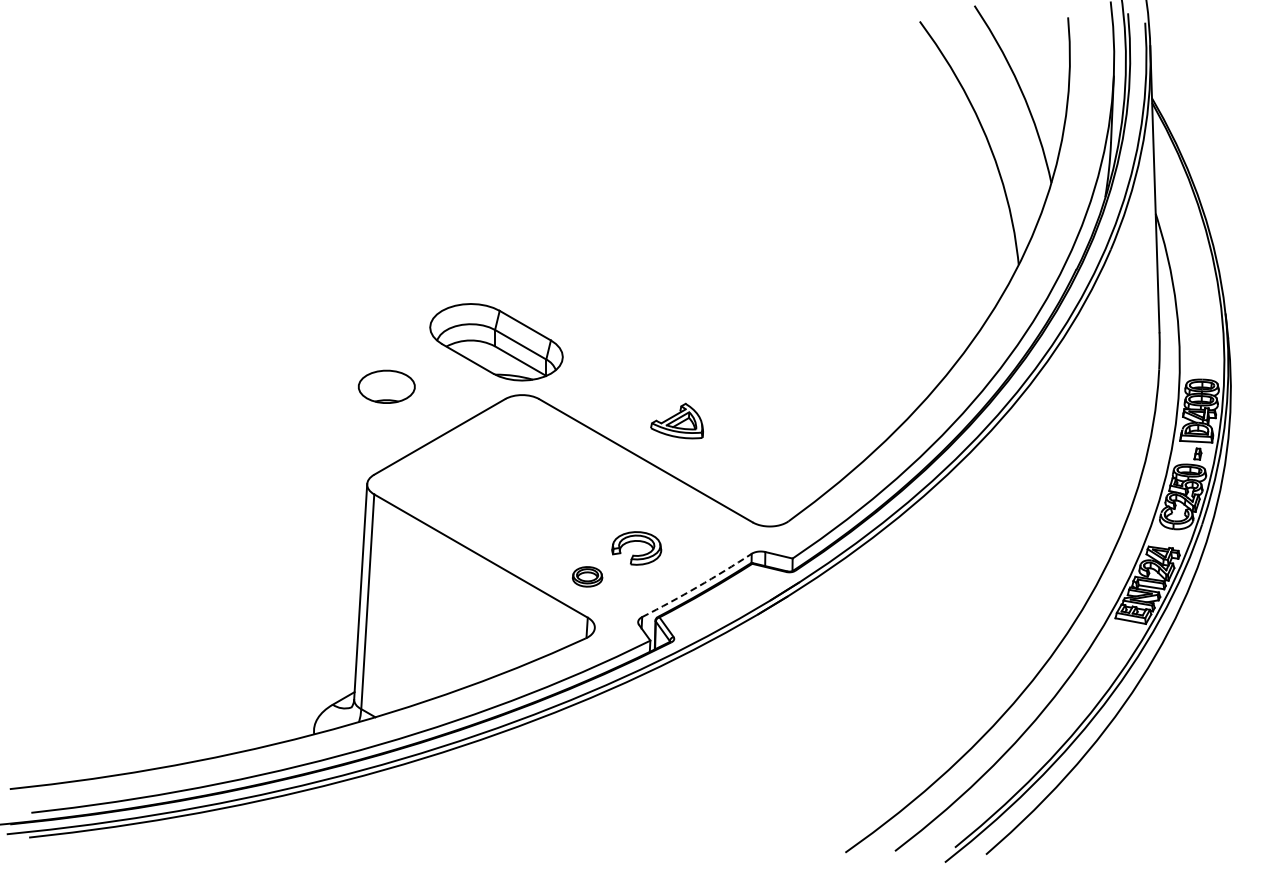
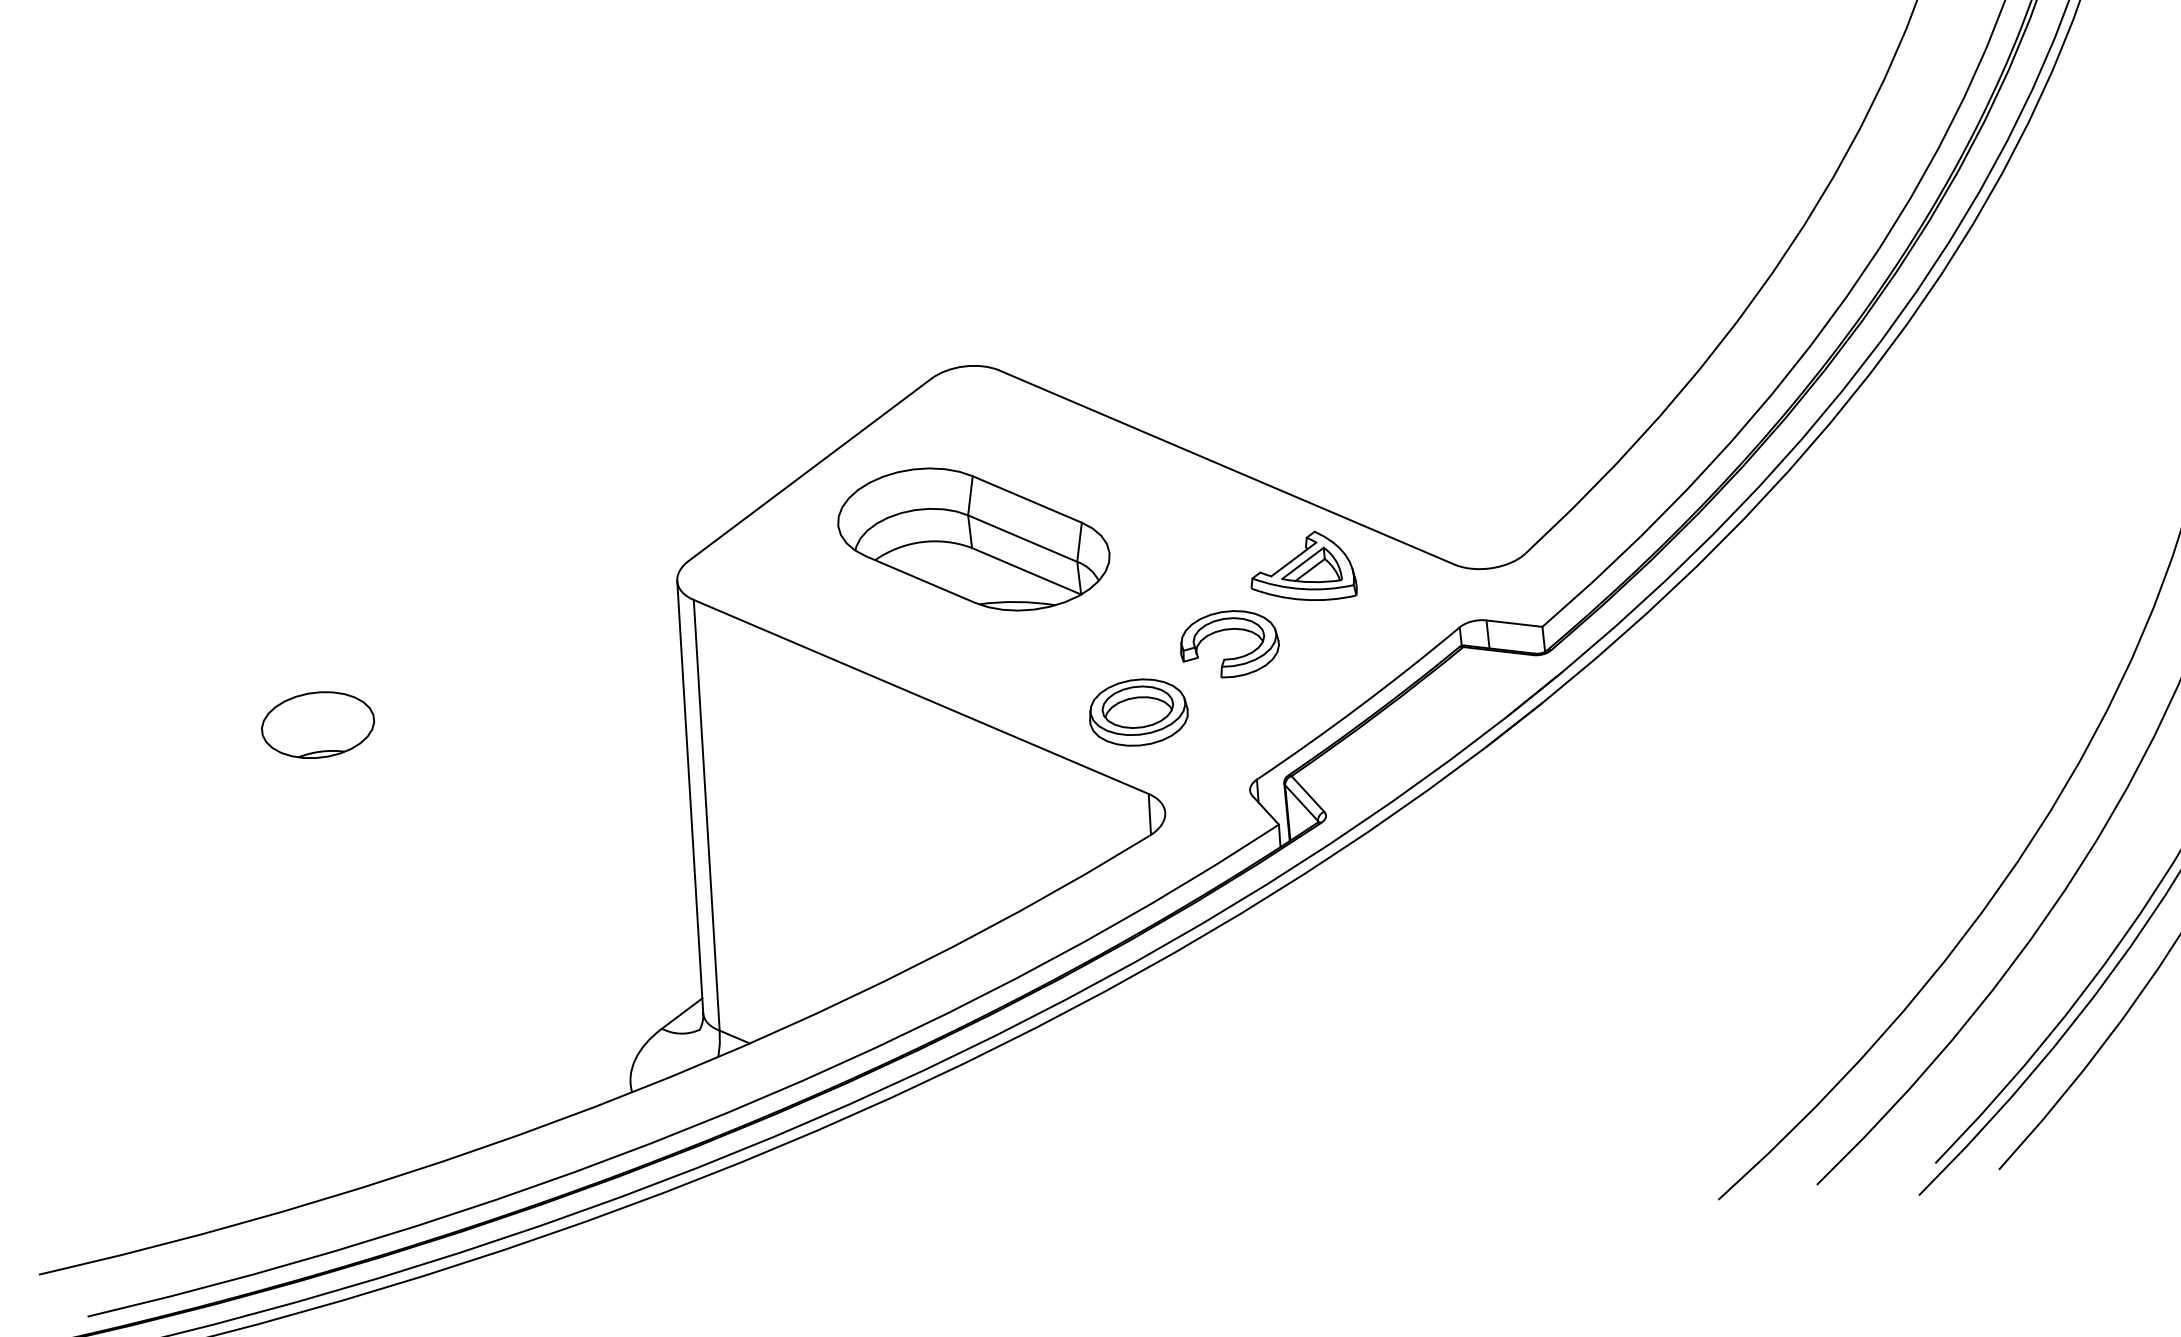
part: (496, 342) -> (973, 539), moved
part: (386, 386) -> (317, 724), moved
part: (676, 420) -> (1300, 567), moved
part: (587, 576) -> (1138, 712), size x1.67
arc: (697, 586) -> (1359, 705), dashed -> solid

